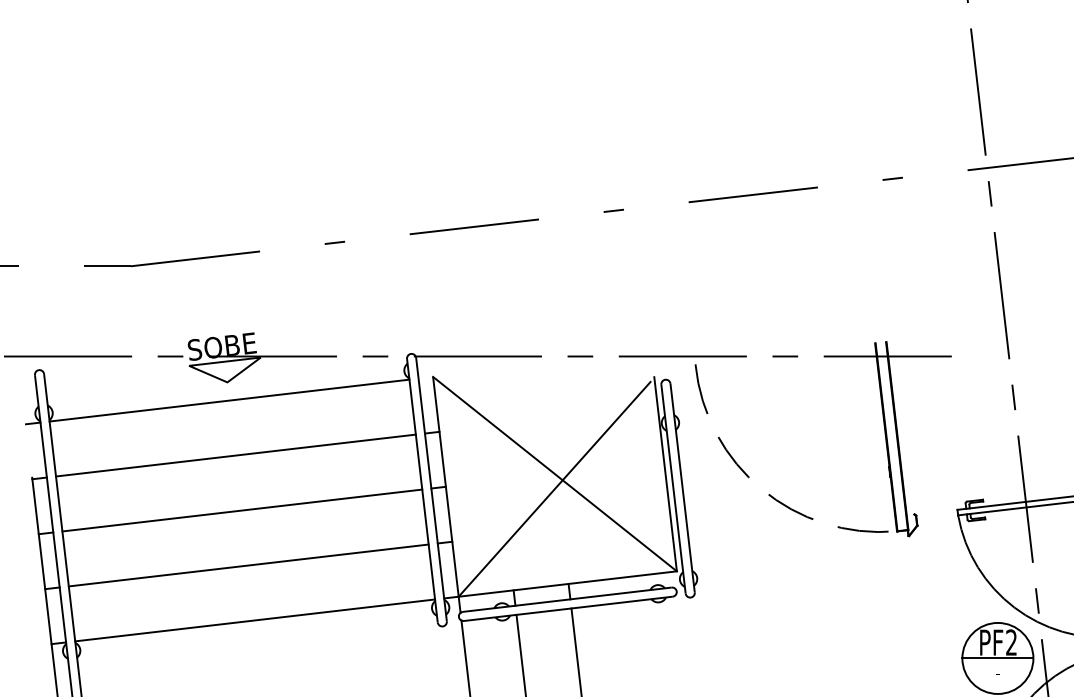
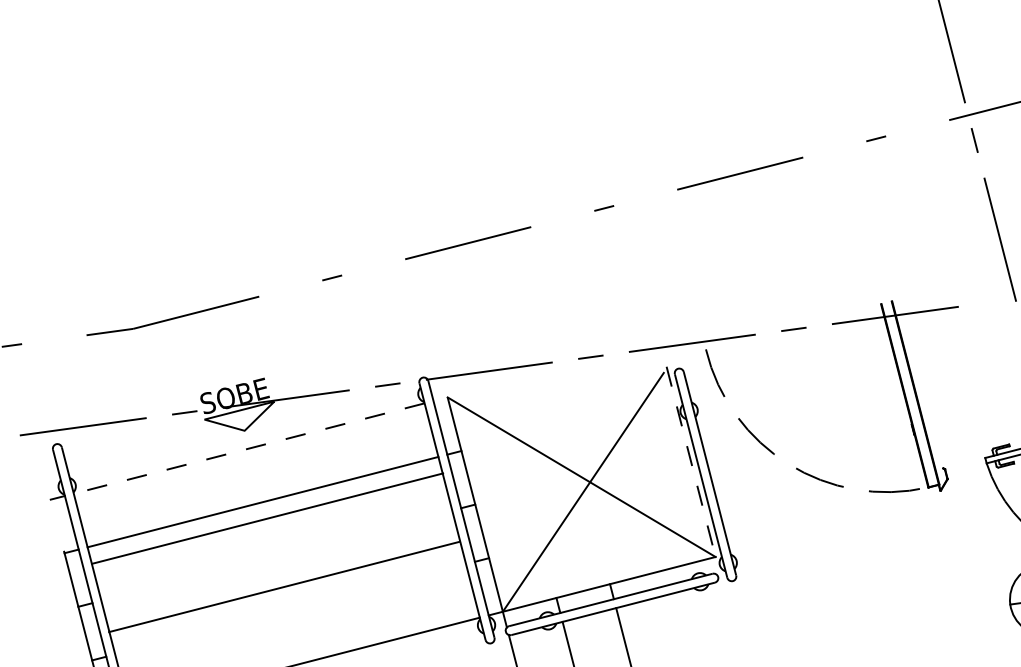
line: (229, 400) -> (249, 448), solid -> dashed
line: (665, 474) -> (691, 462), solid -> dashed
line: (242, 510) -> (267, 518), moved
line: (248, 565) -> (284, 586), moved

